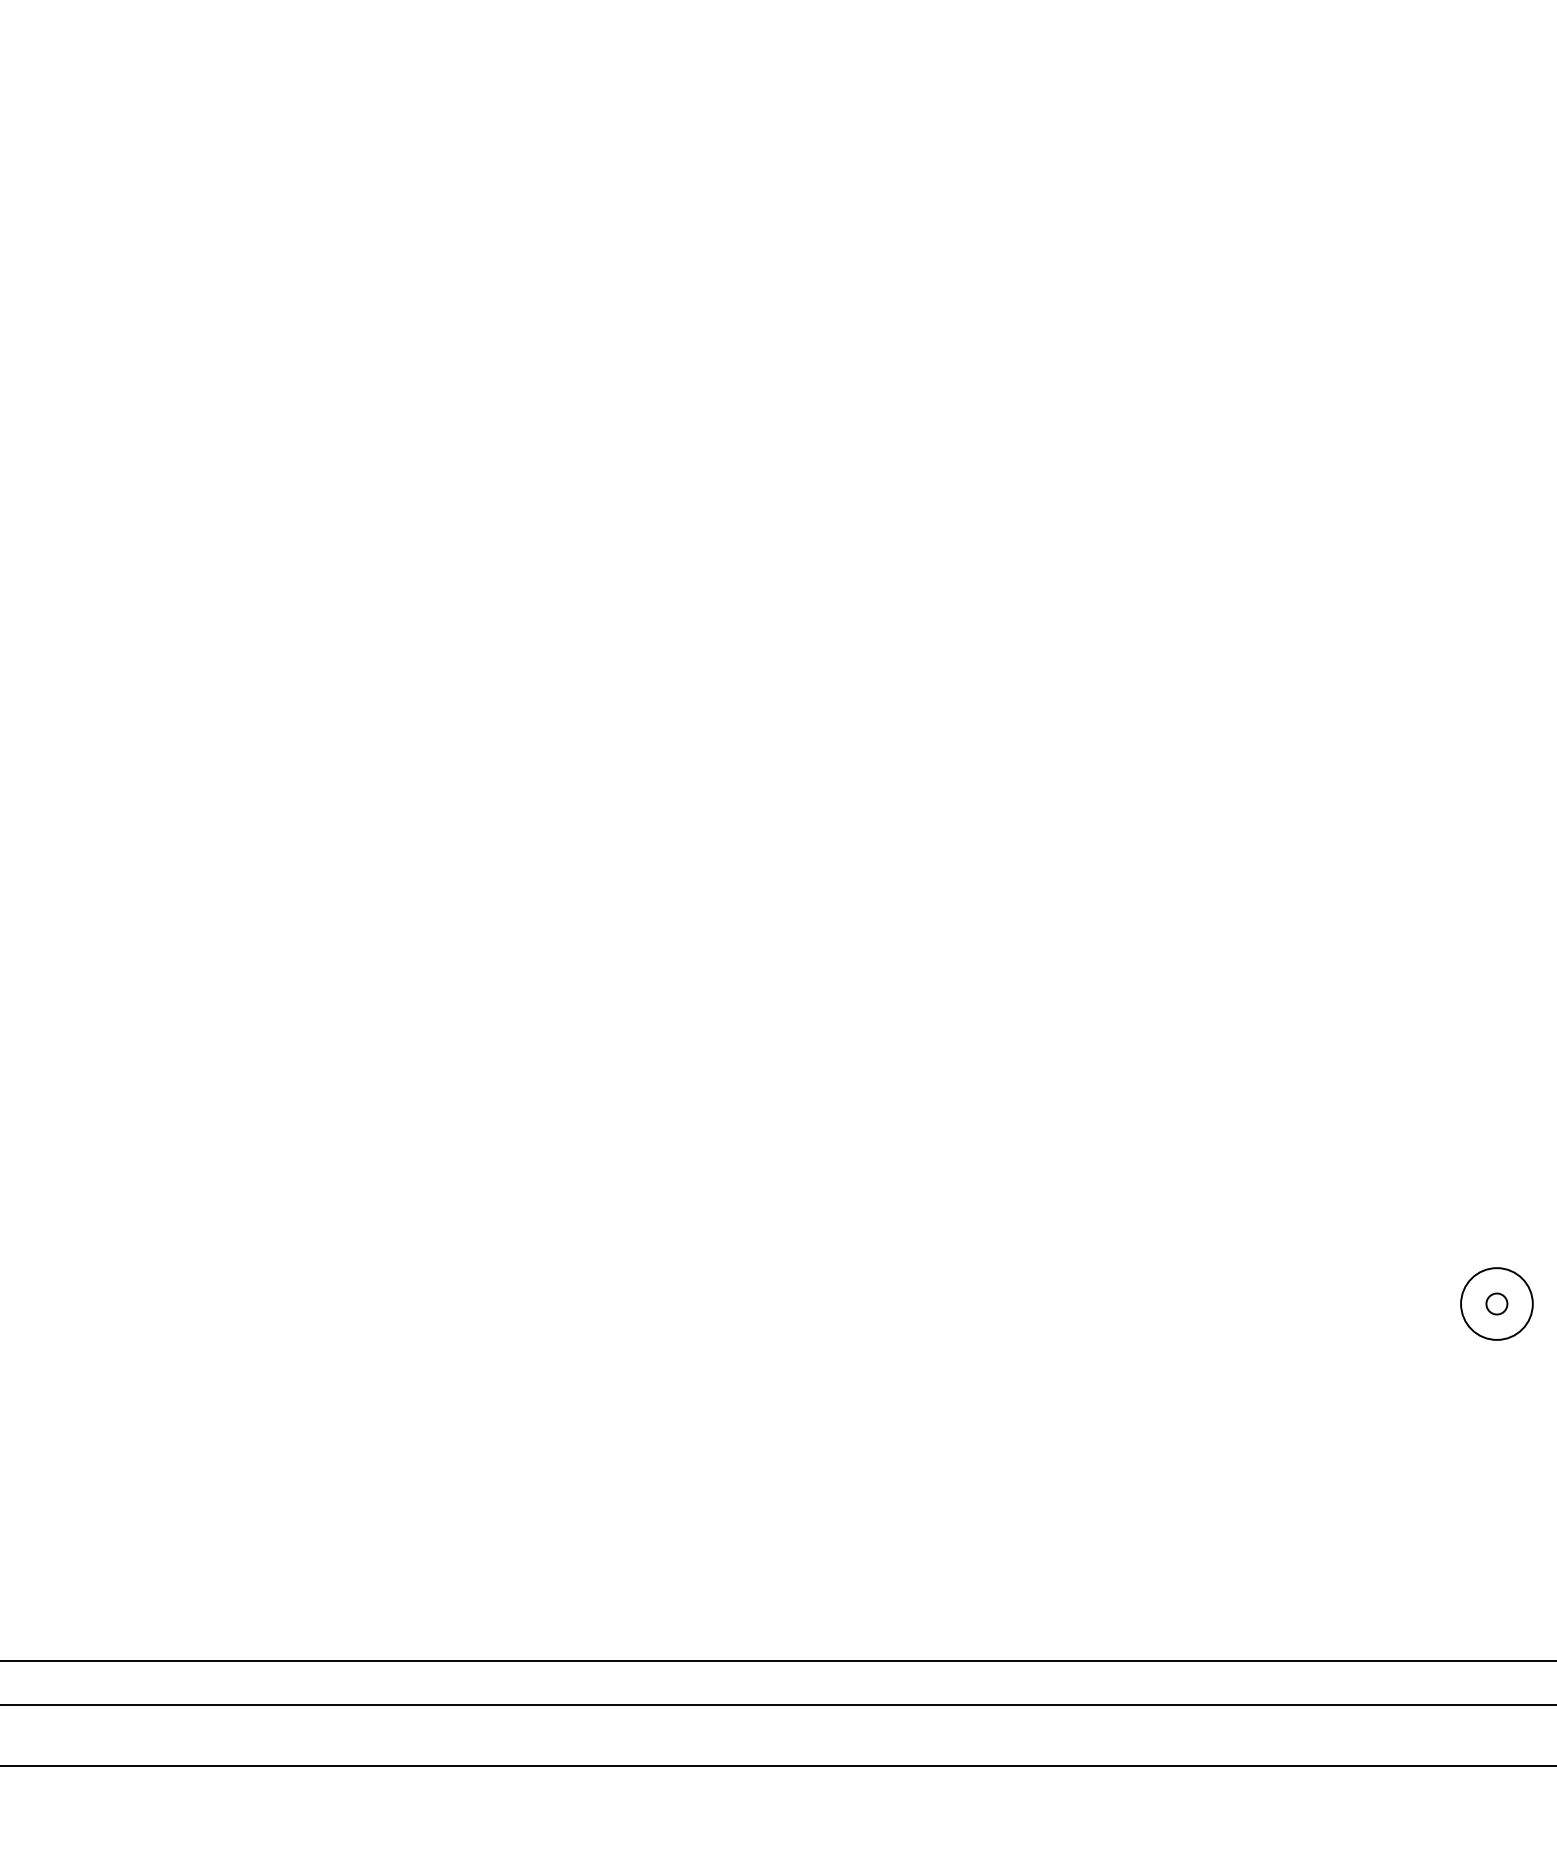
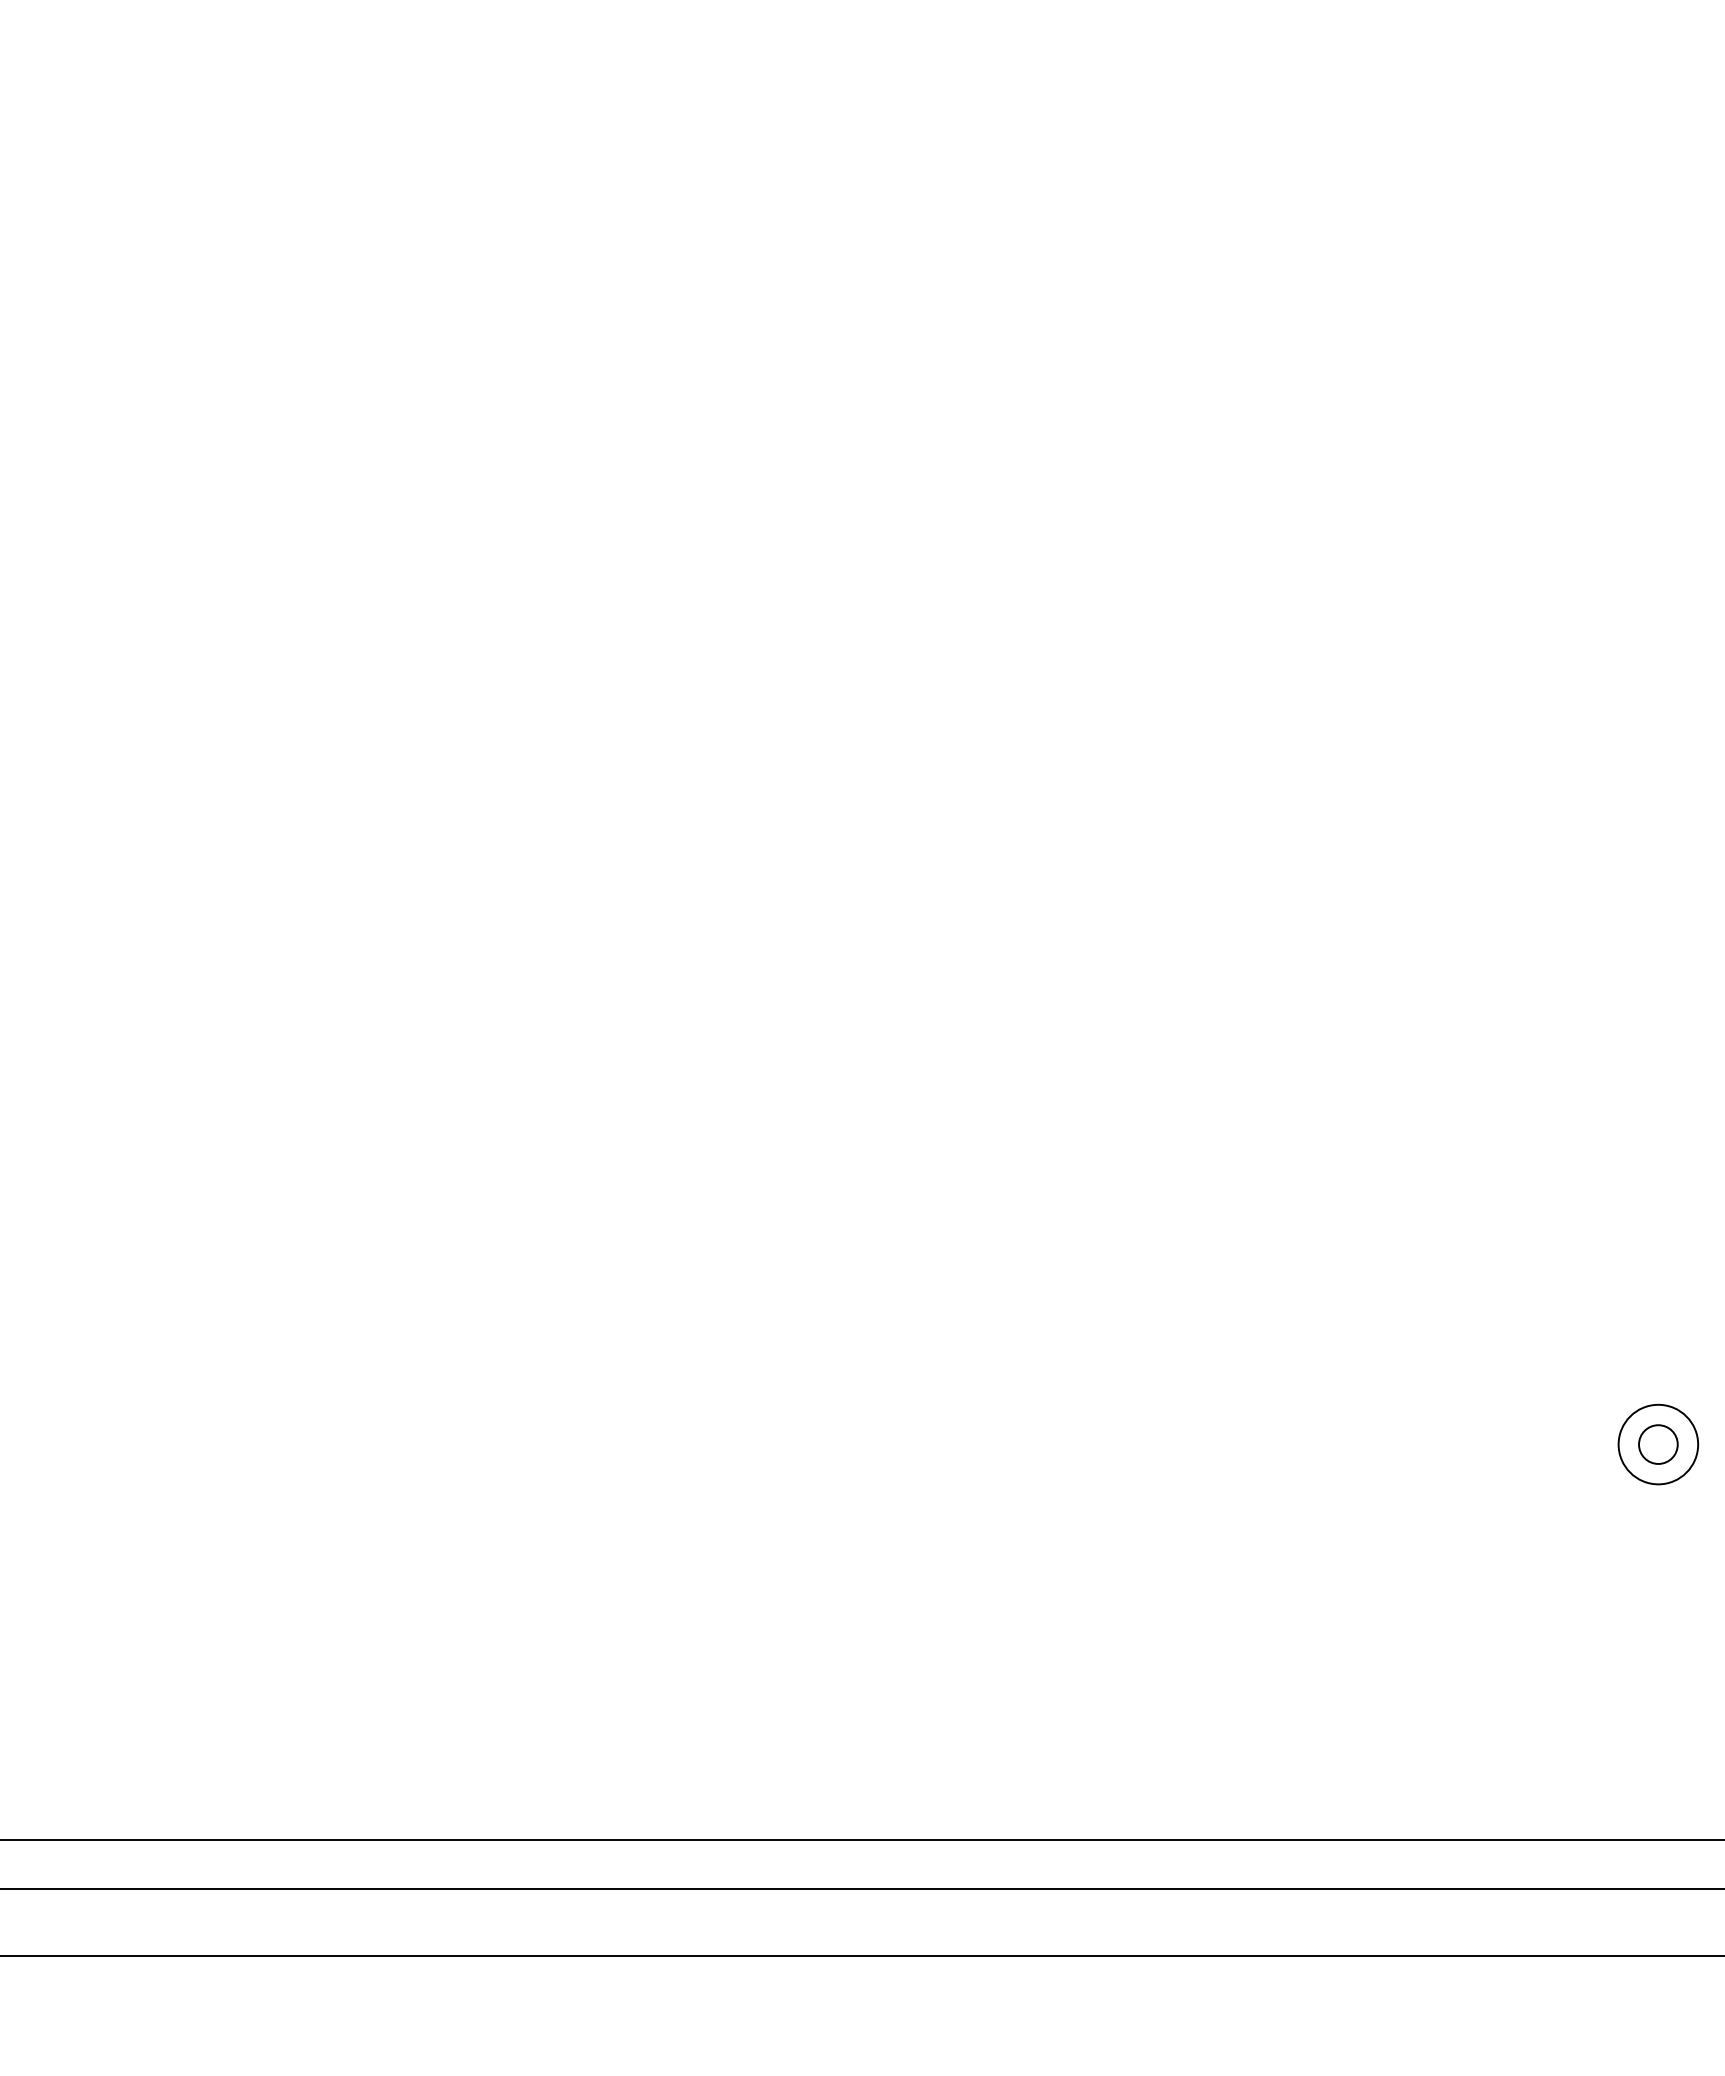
circle: (1497, 1303) -> (1658, 1444), size x1.67

